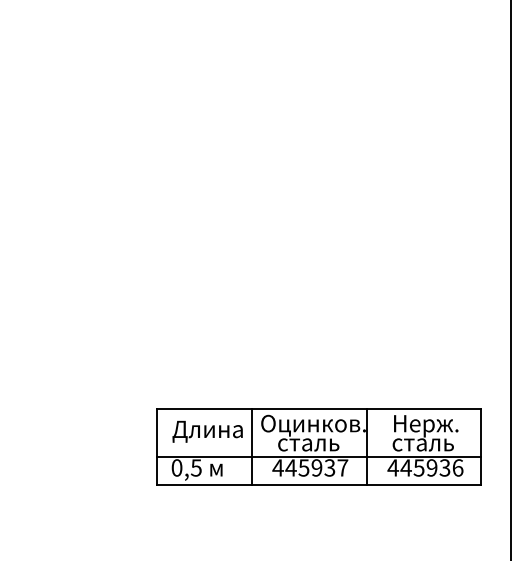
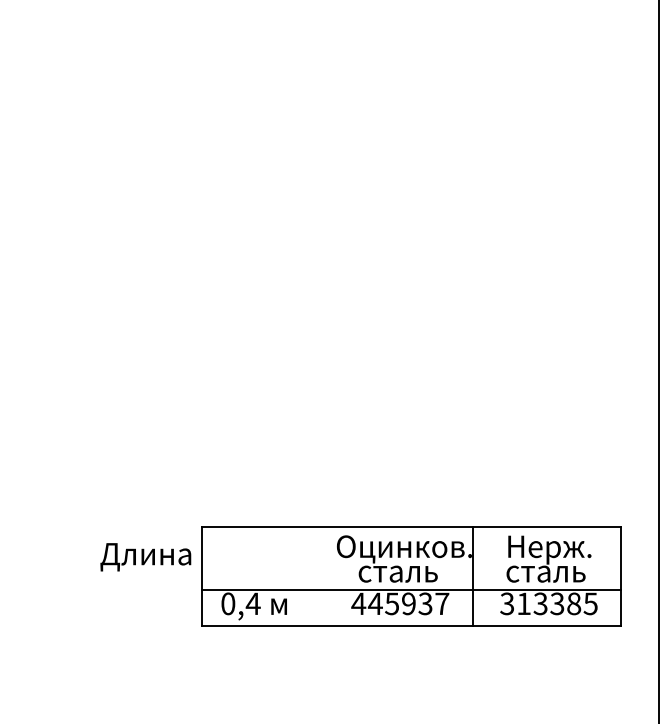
text: (207, 432) -> (145, 557), moved
line: (251, 446) -> (324, 576), removed
text: (195, 467) -> (252, 603), 0,5 -> 0,4
text: (425, 467) -> (548, 603), 445936 -> 313385

